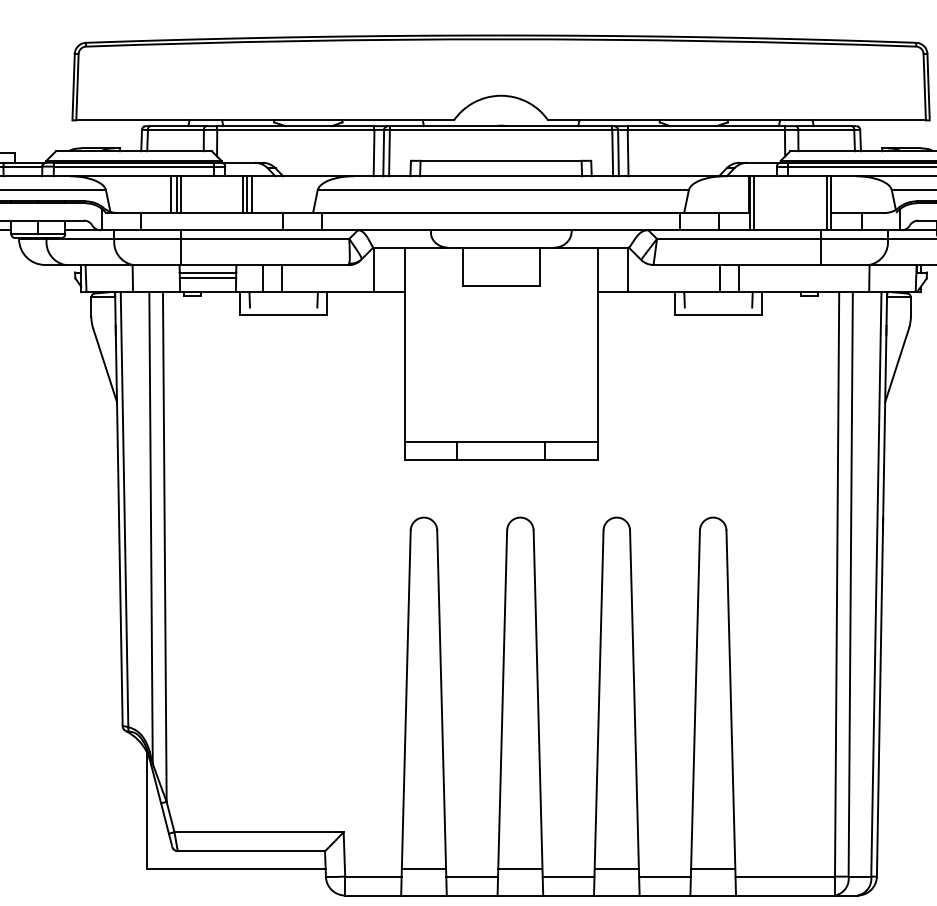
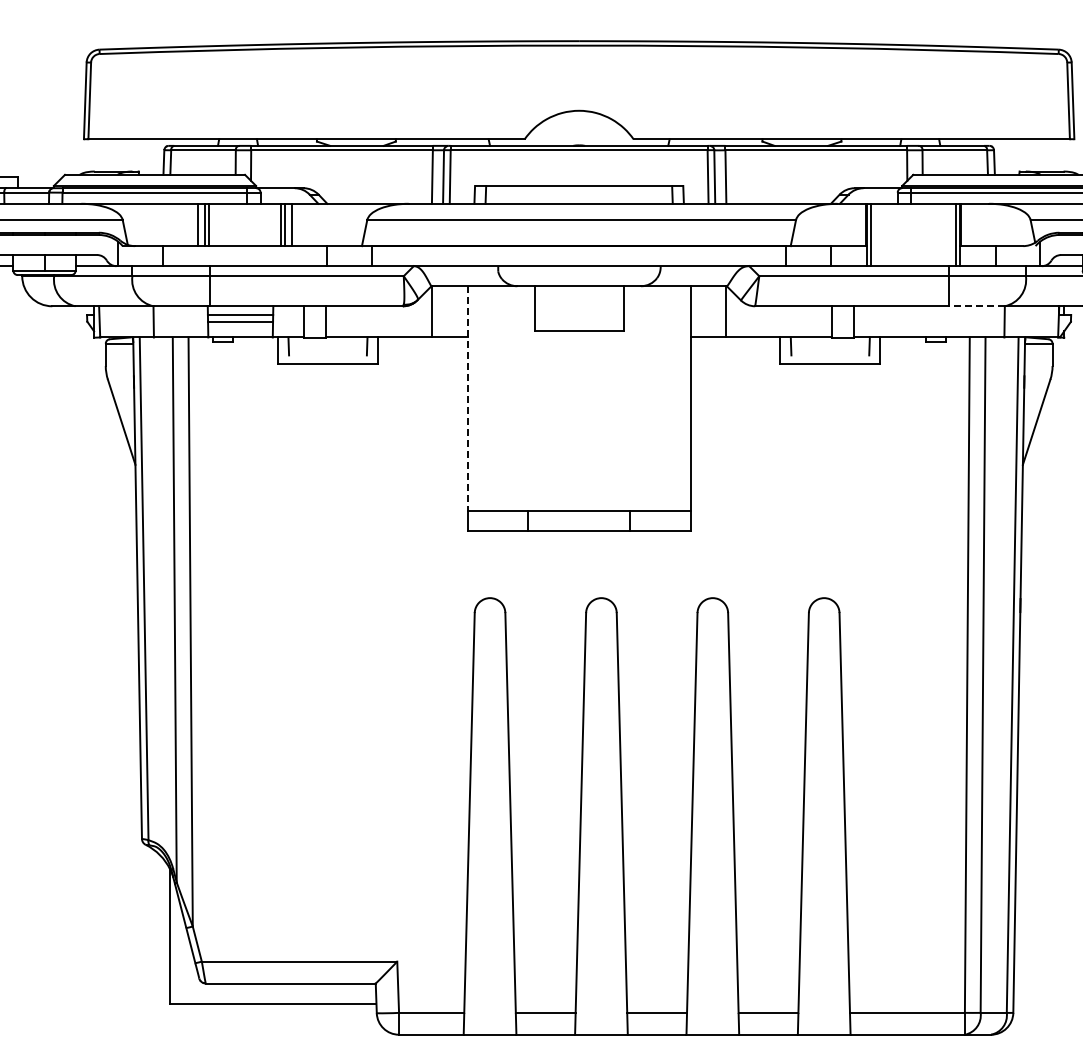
line: (845, 265) -> (976, 306), solid -> dashed
line: (404, 345) -> (467, 399), solid -> dashed
line: (423, 868) -> (489, 1003), removed
line: (519, 868) -> (600, 1003), removed
line: (616, 868) -> (712, 1003), removed
line: (712, 868) -> (823, 1003), removed

